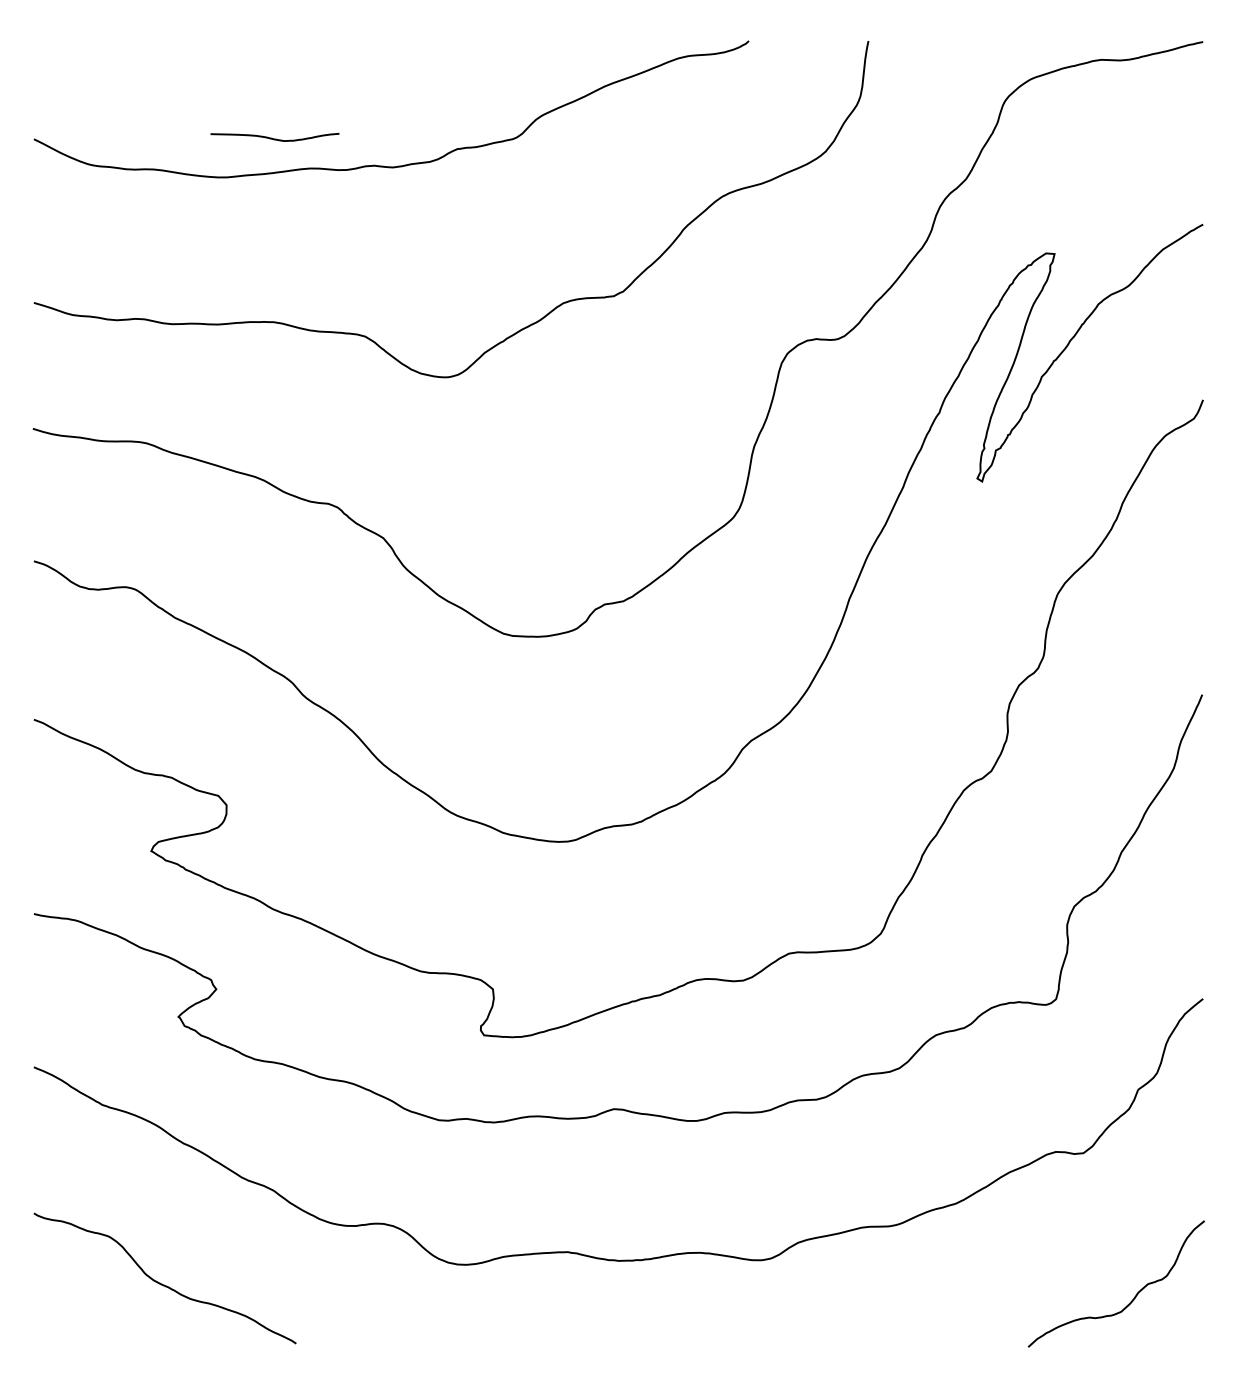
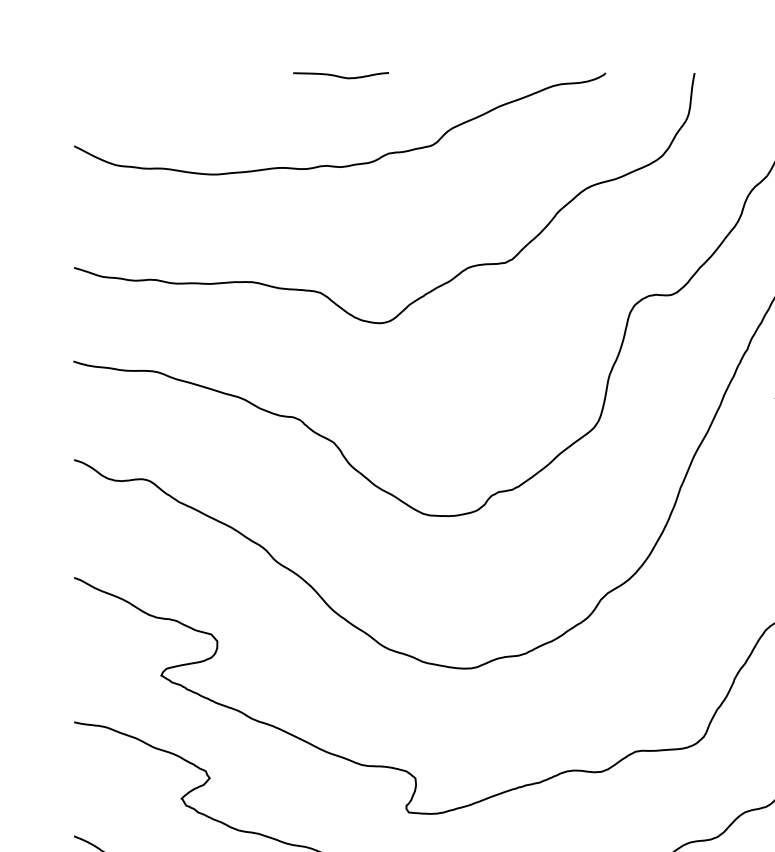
curve: (274, 138) -> (340, 76), moved

